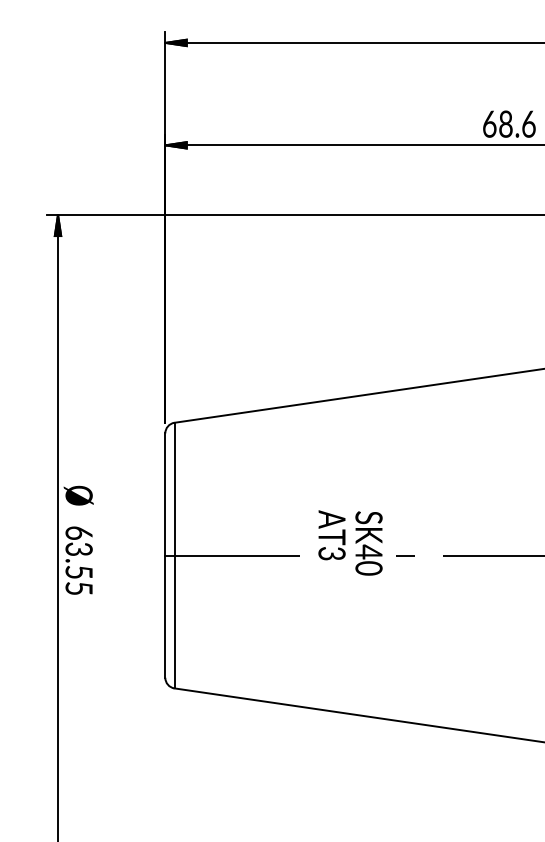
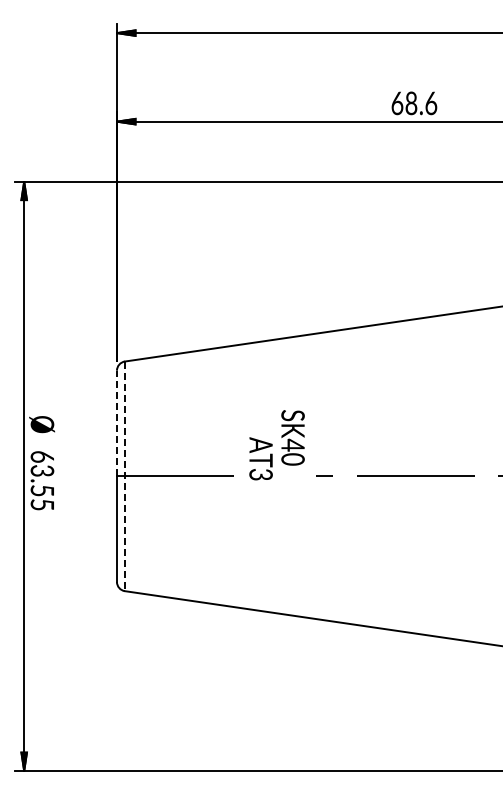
line: (164, 494) -> (116, 423), solid -> dashed
text: (368, 543) -> (292, 437), moved
line: (174, 555) -> (124, 476), solid -> dashed

